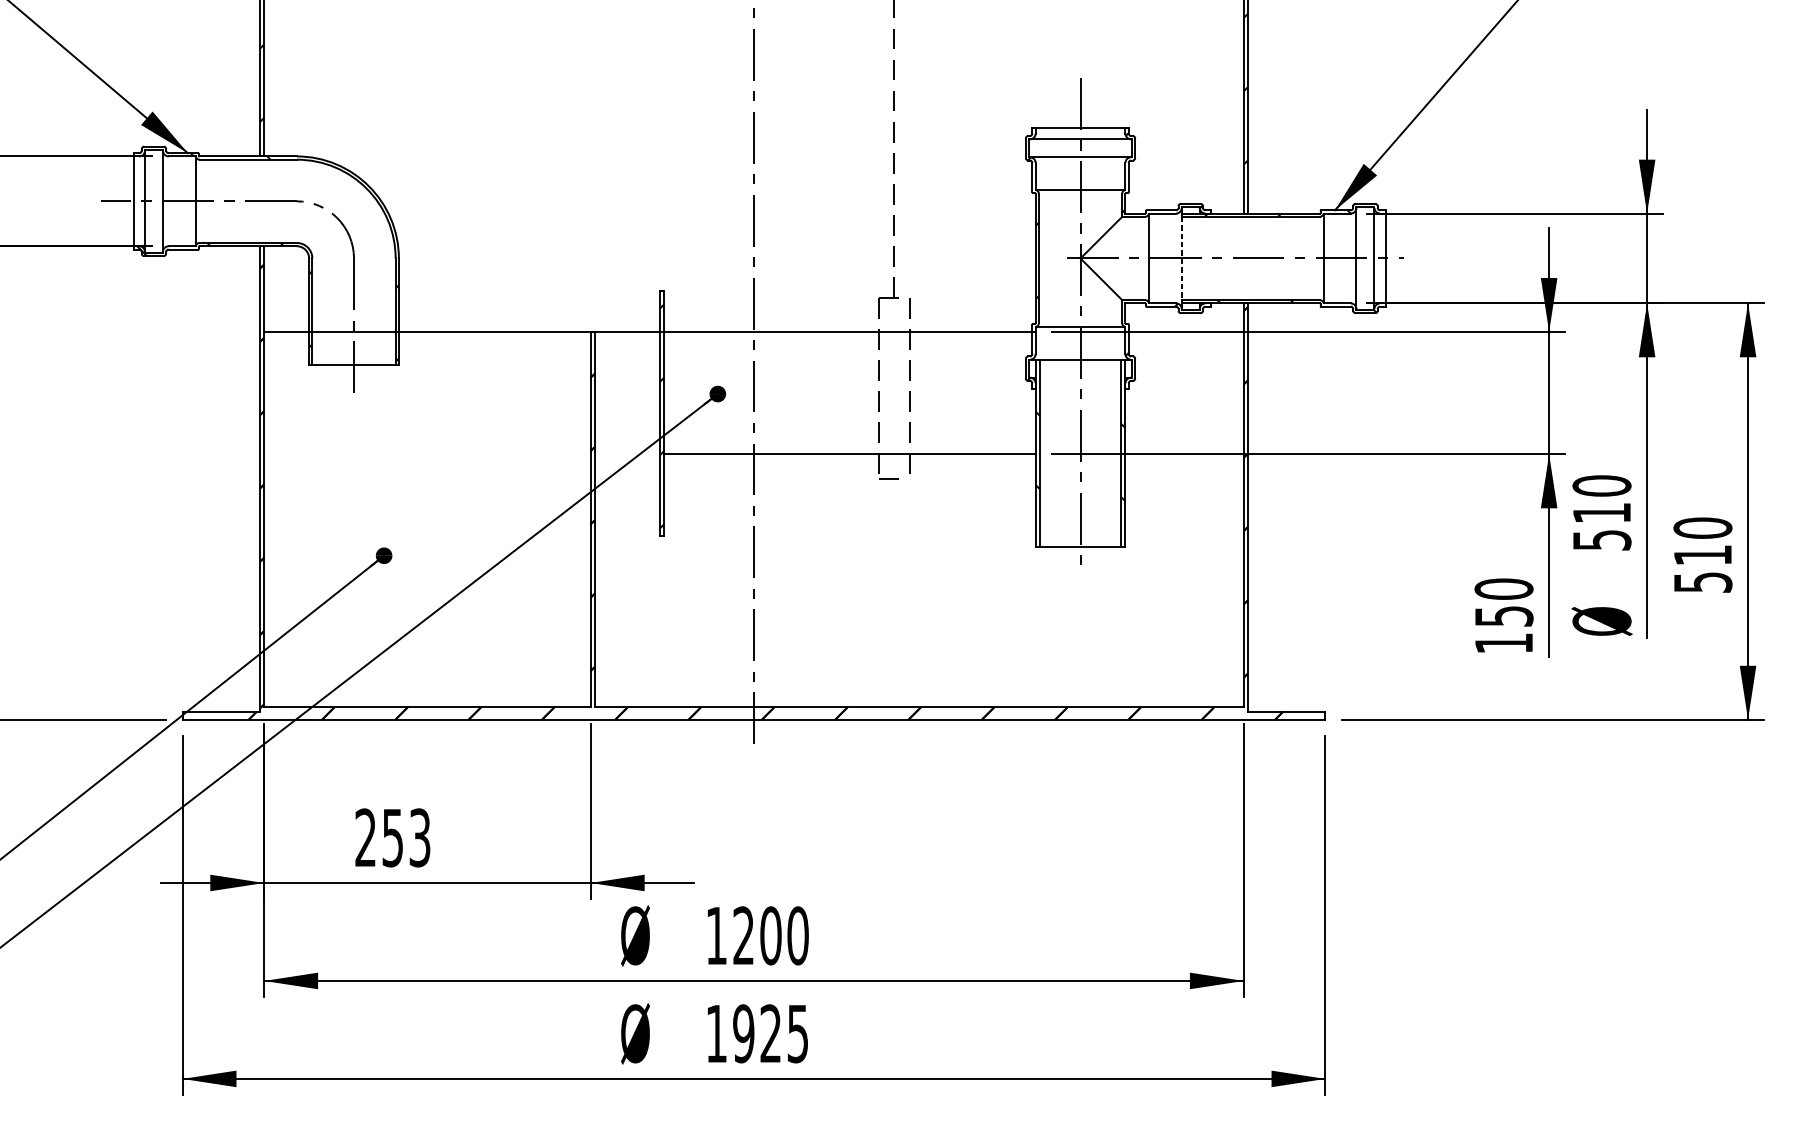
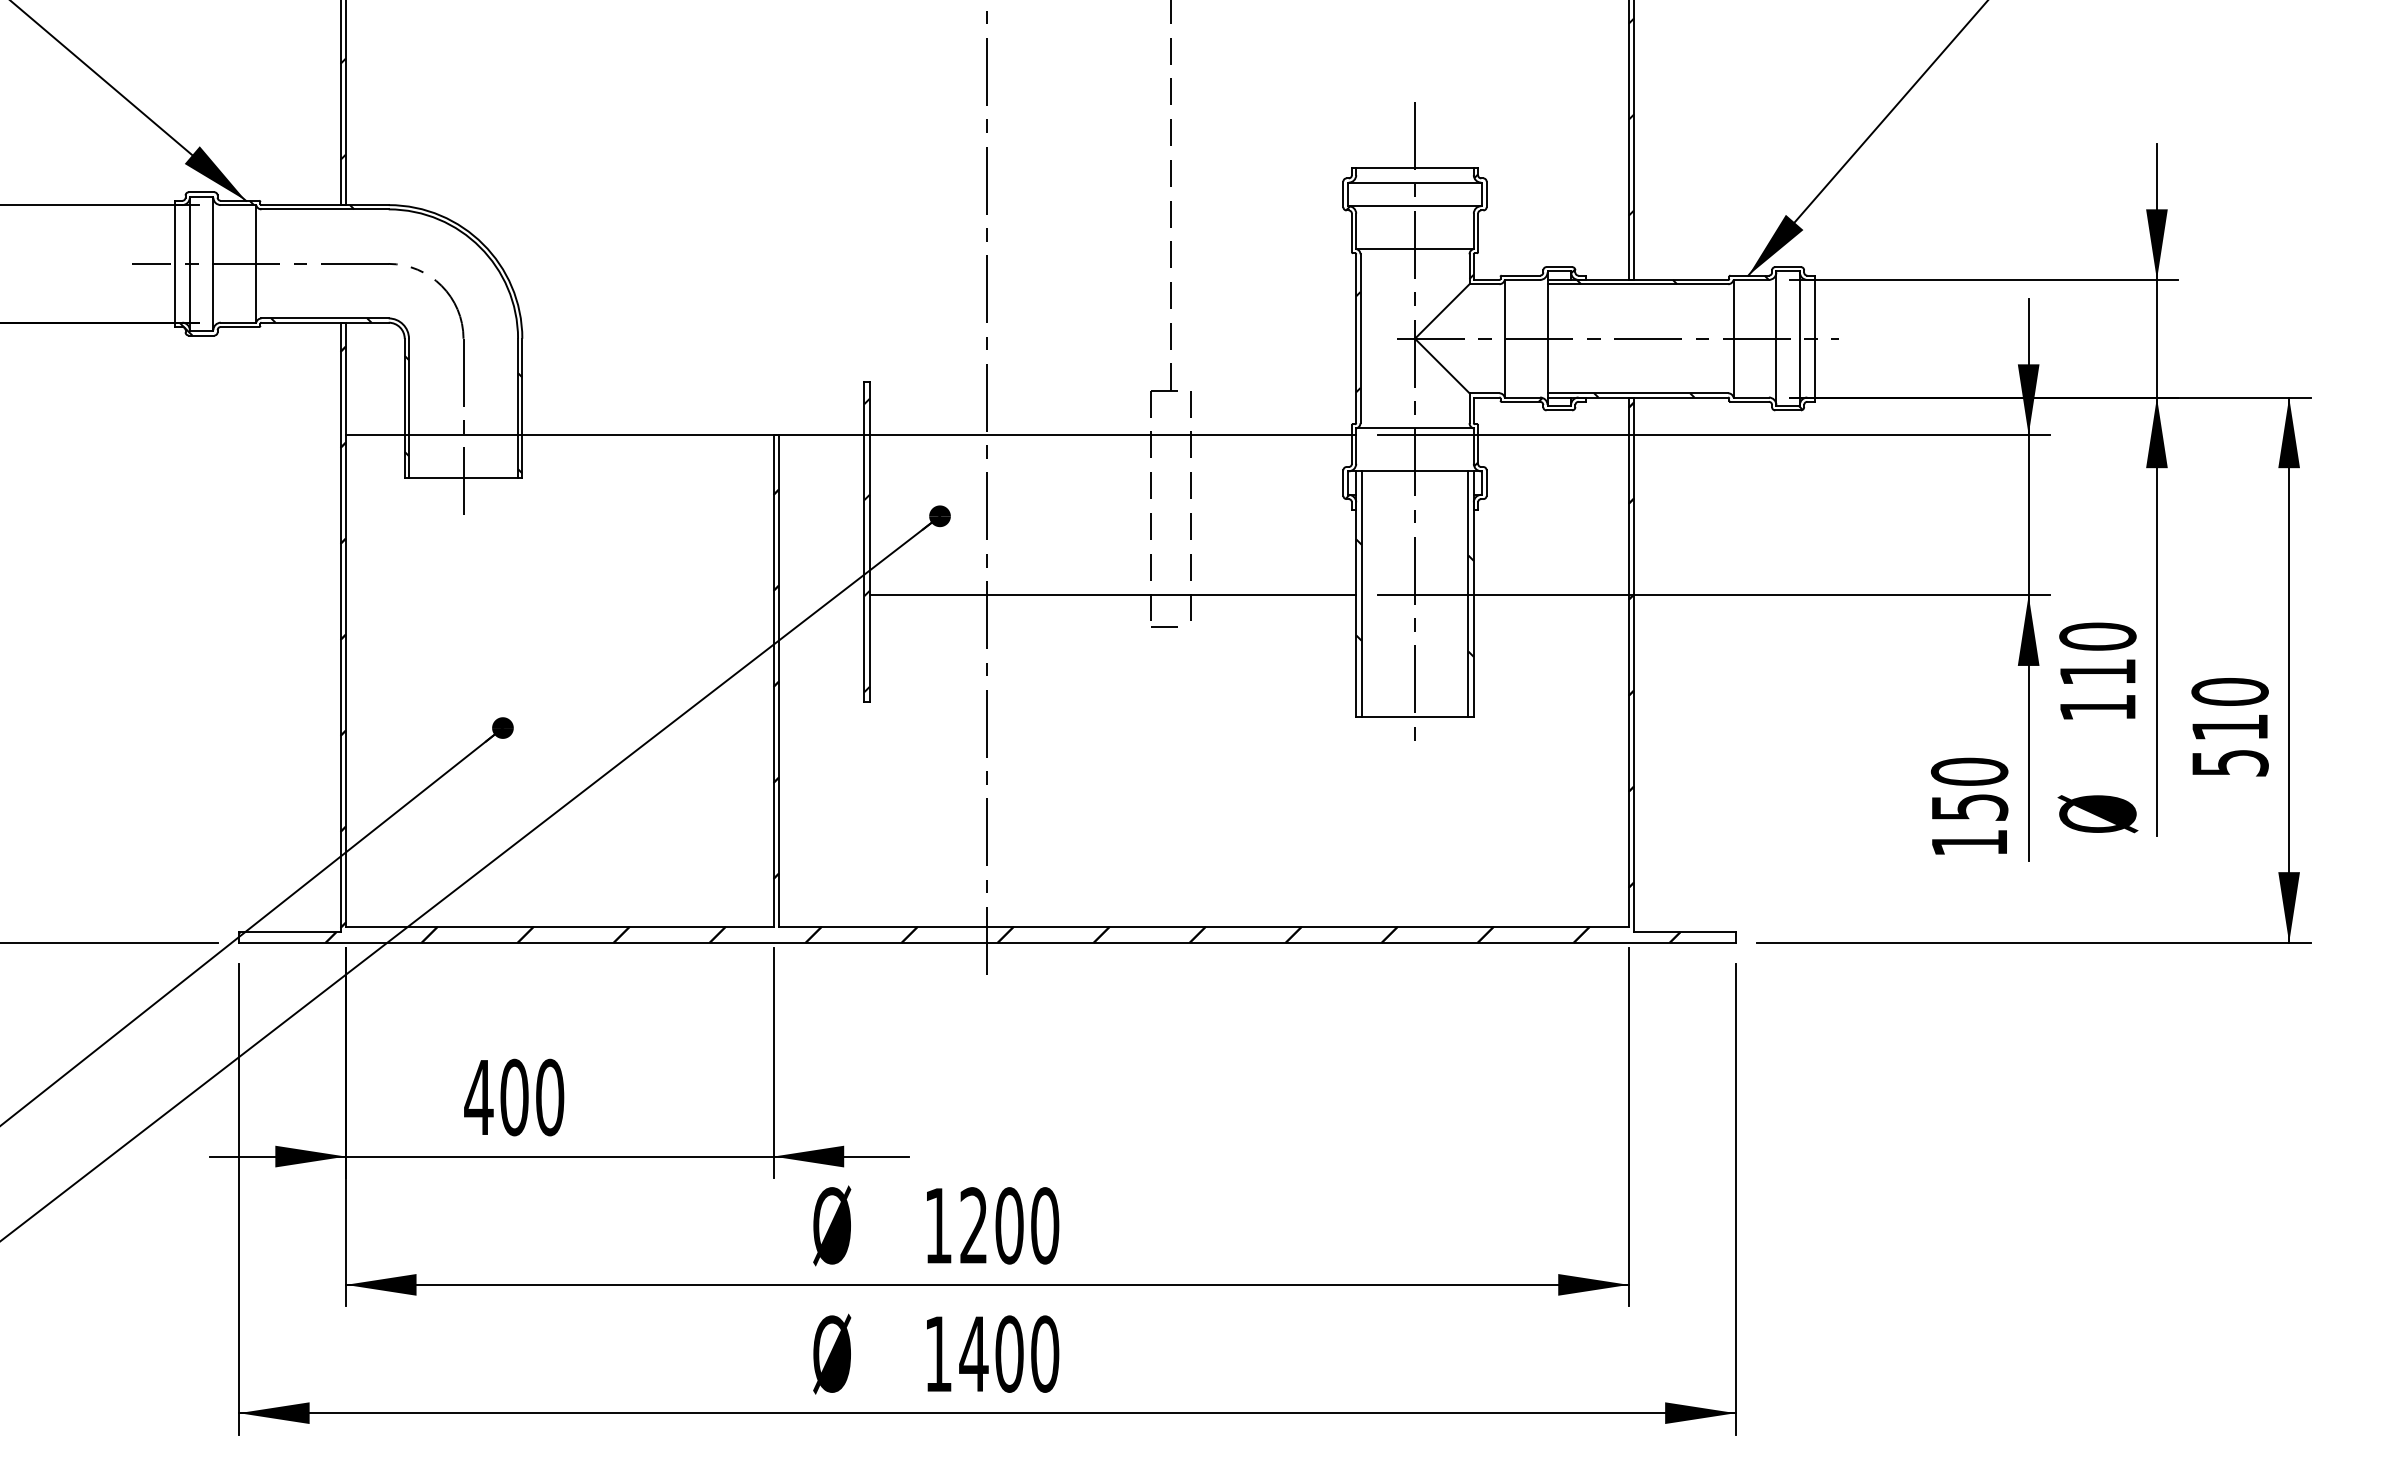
line: (1181, 258) -> (1547, 338), dashed -> solid
text: (1602, 540) -> (2098, 707), 510 -> 110
text: (392, 837) -> (514, 1097), 253 -> 400
text: (770, 1033) -> (1009, 1353), 1925 -> 1400

